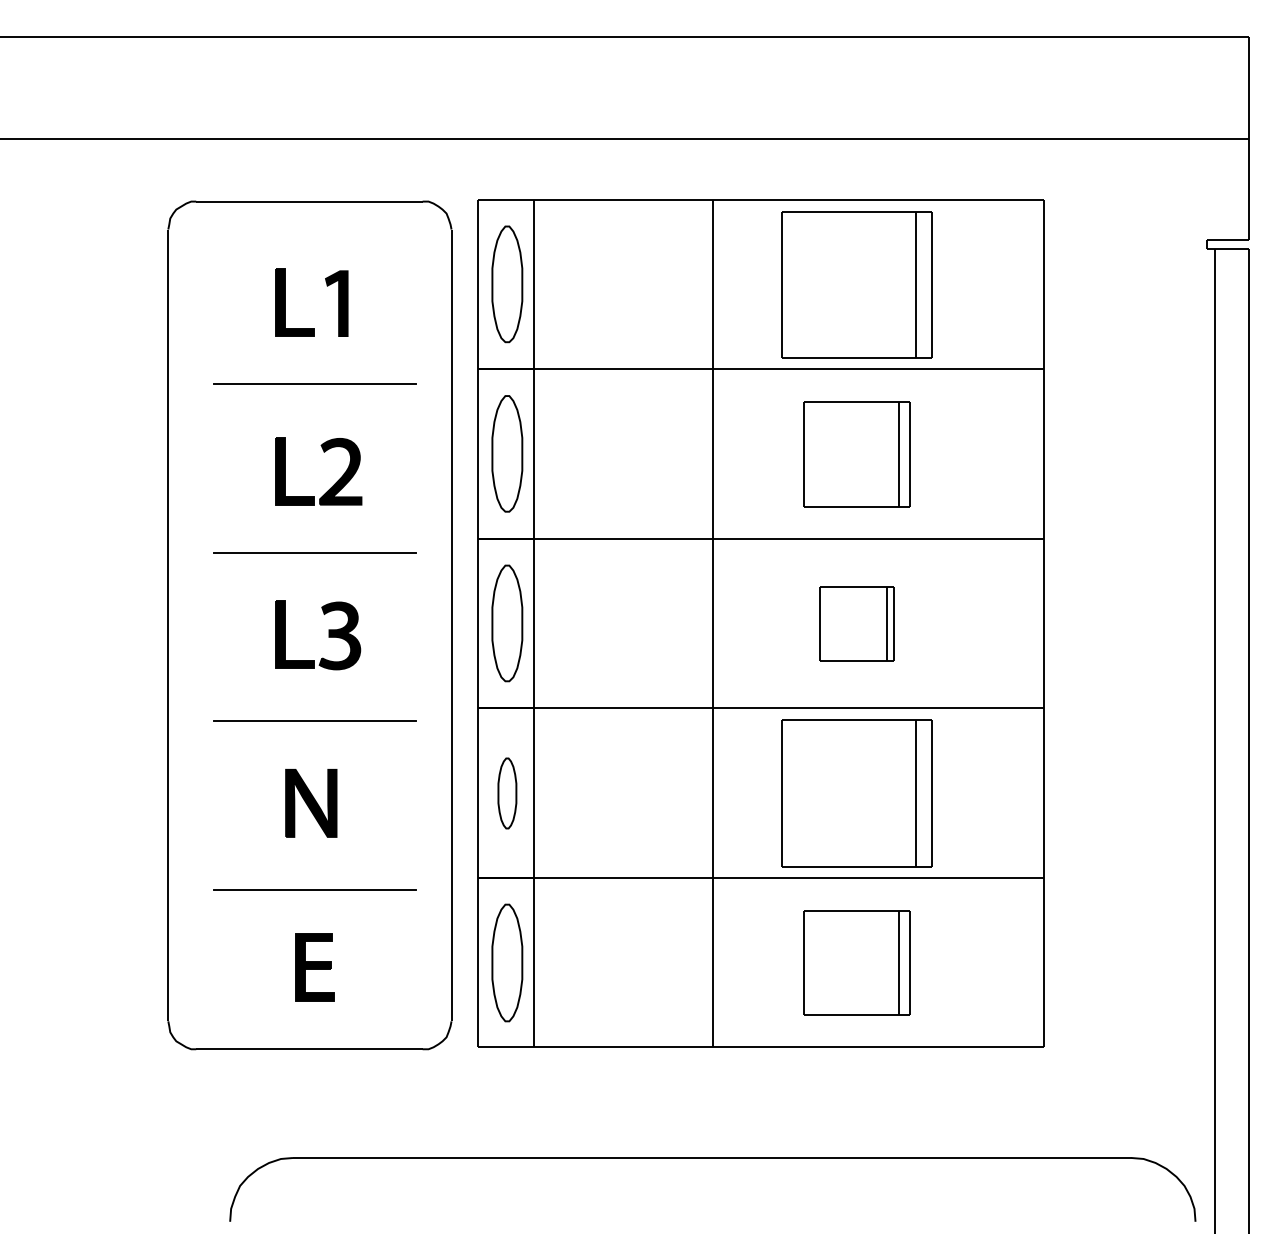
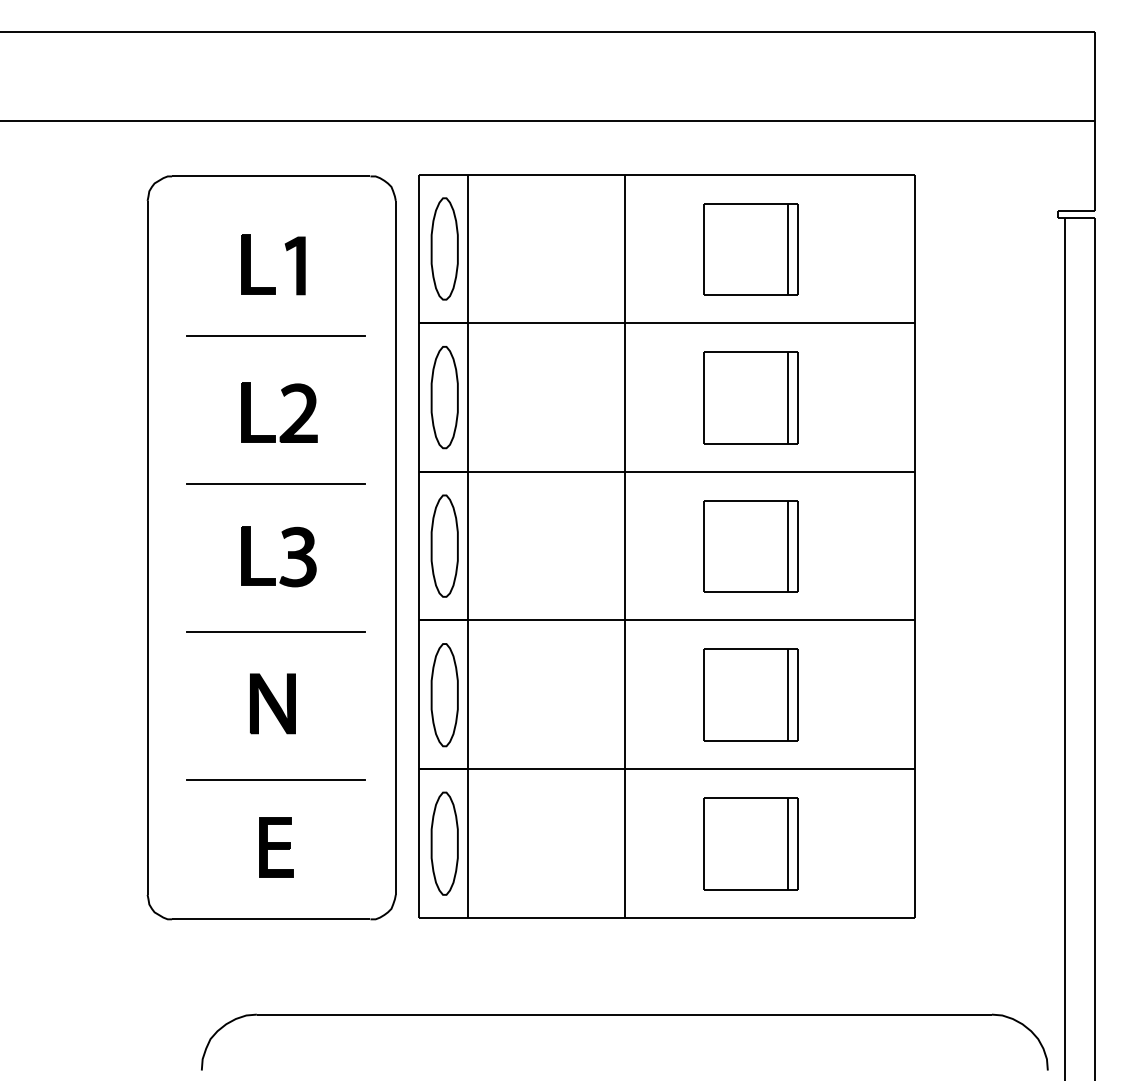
part: (856, 284) -> (750, 249), size x0.71
part: (856, 623) -> (750, 546), size x1.43
part: (507, 793) -> (444, 695), size x1.67
part: (856, 793) -> (750, 695), size x0.71

